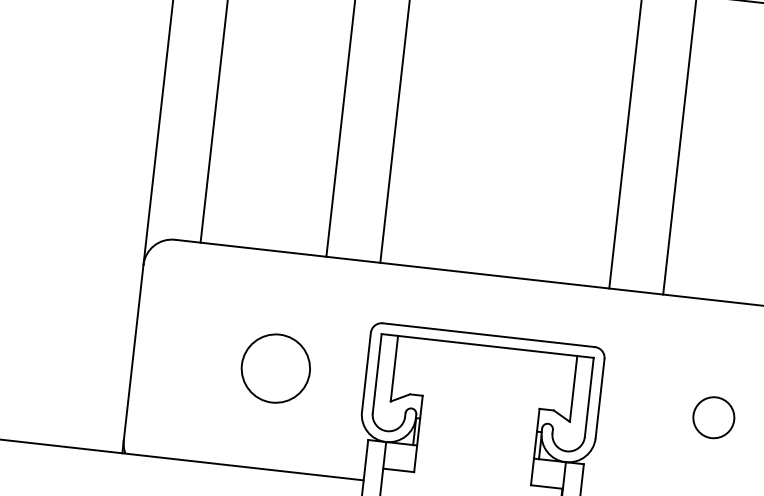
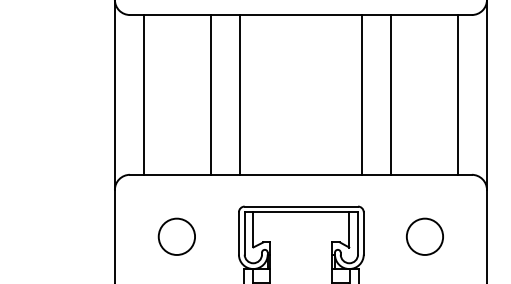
circle: (275, 367) -> (176, 236), moved
circle: (713, 417) -> (424, 236), size x1.67

